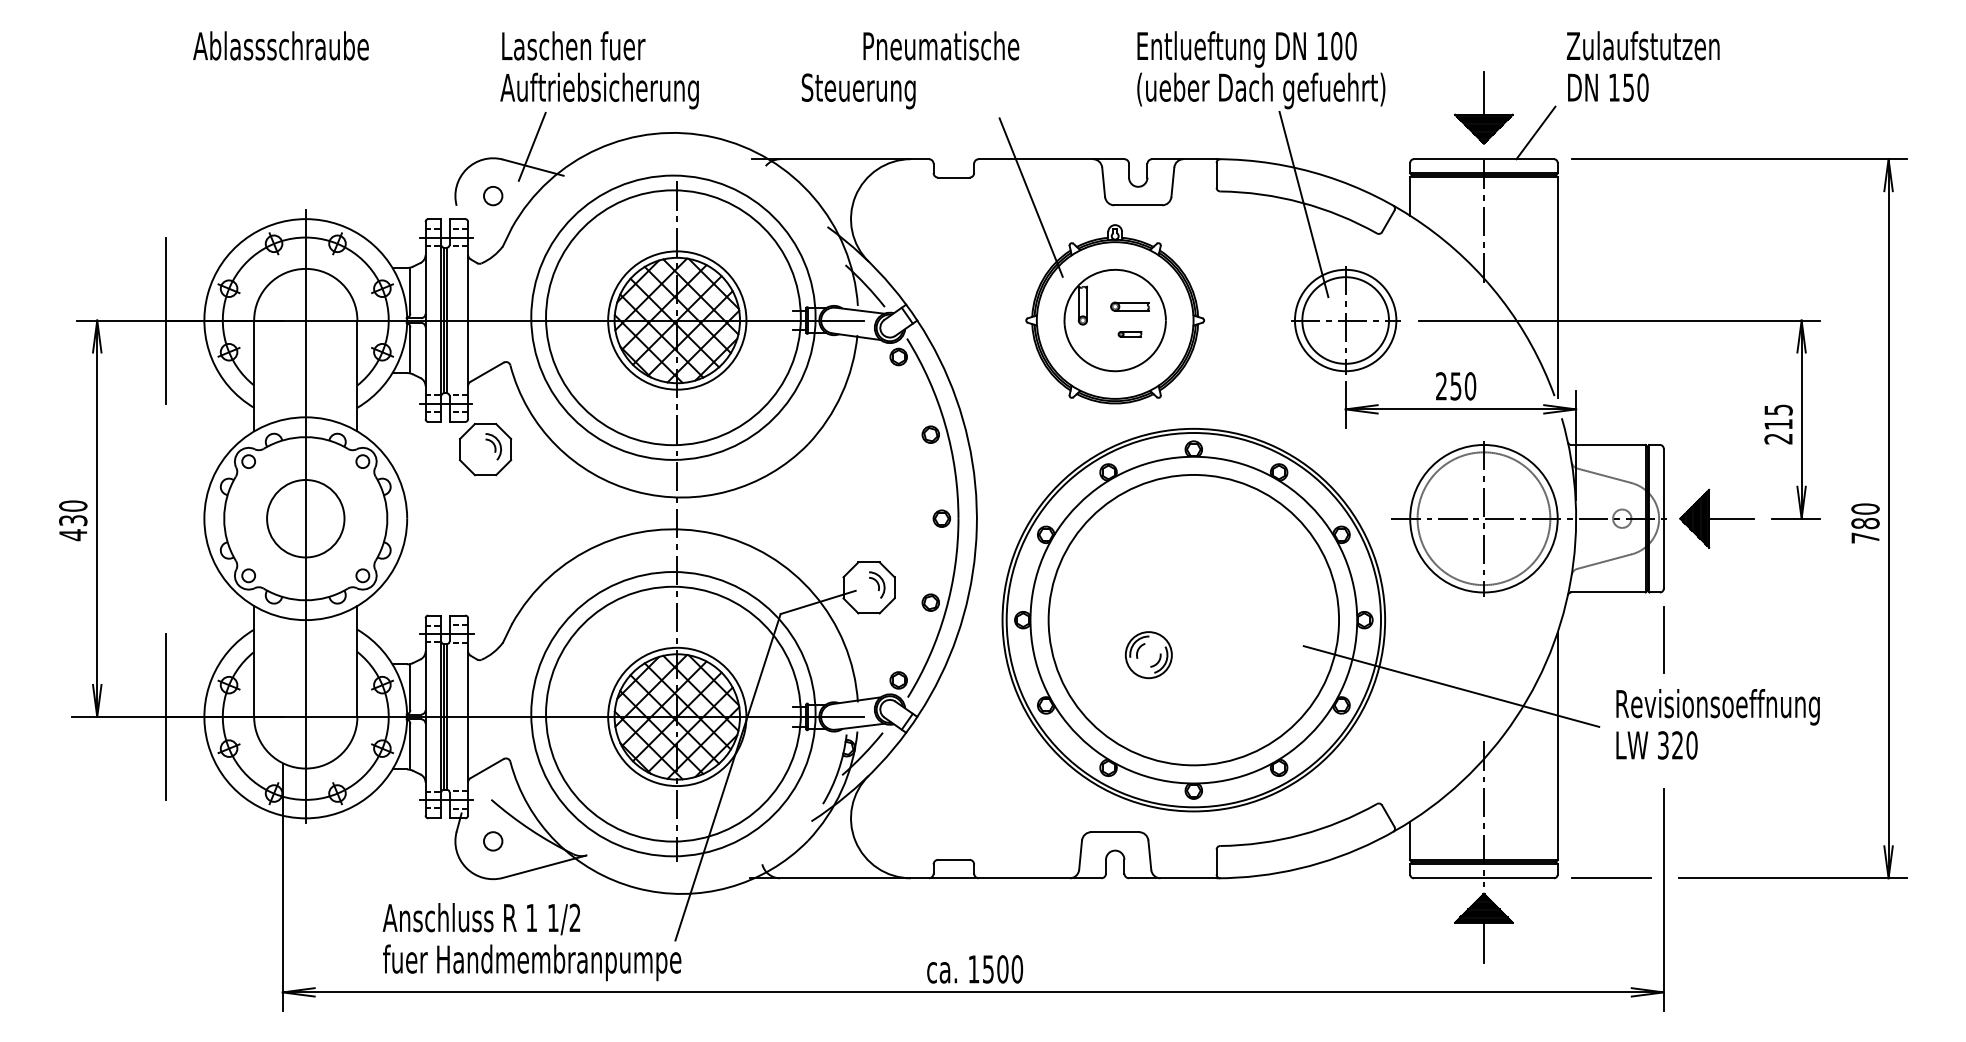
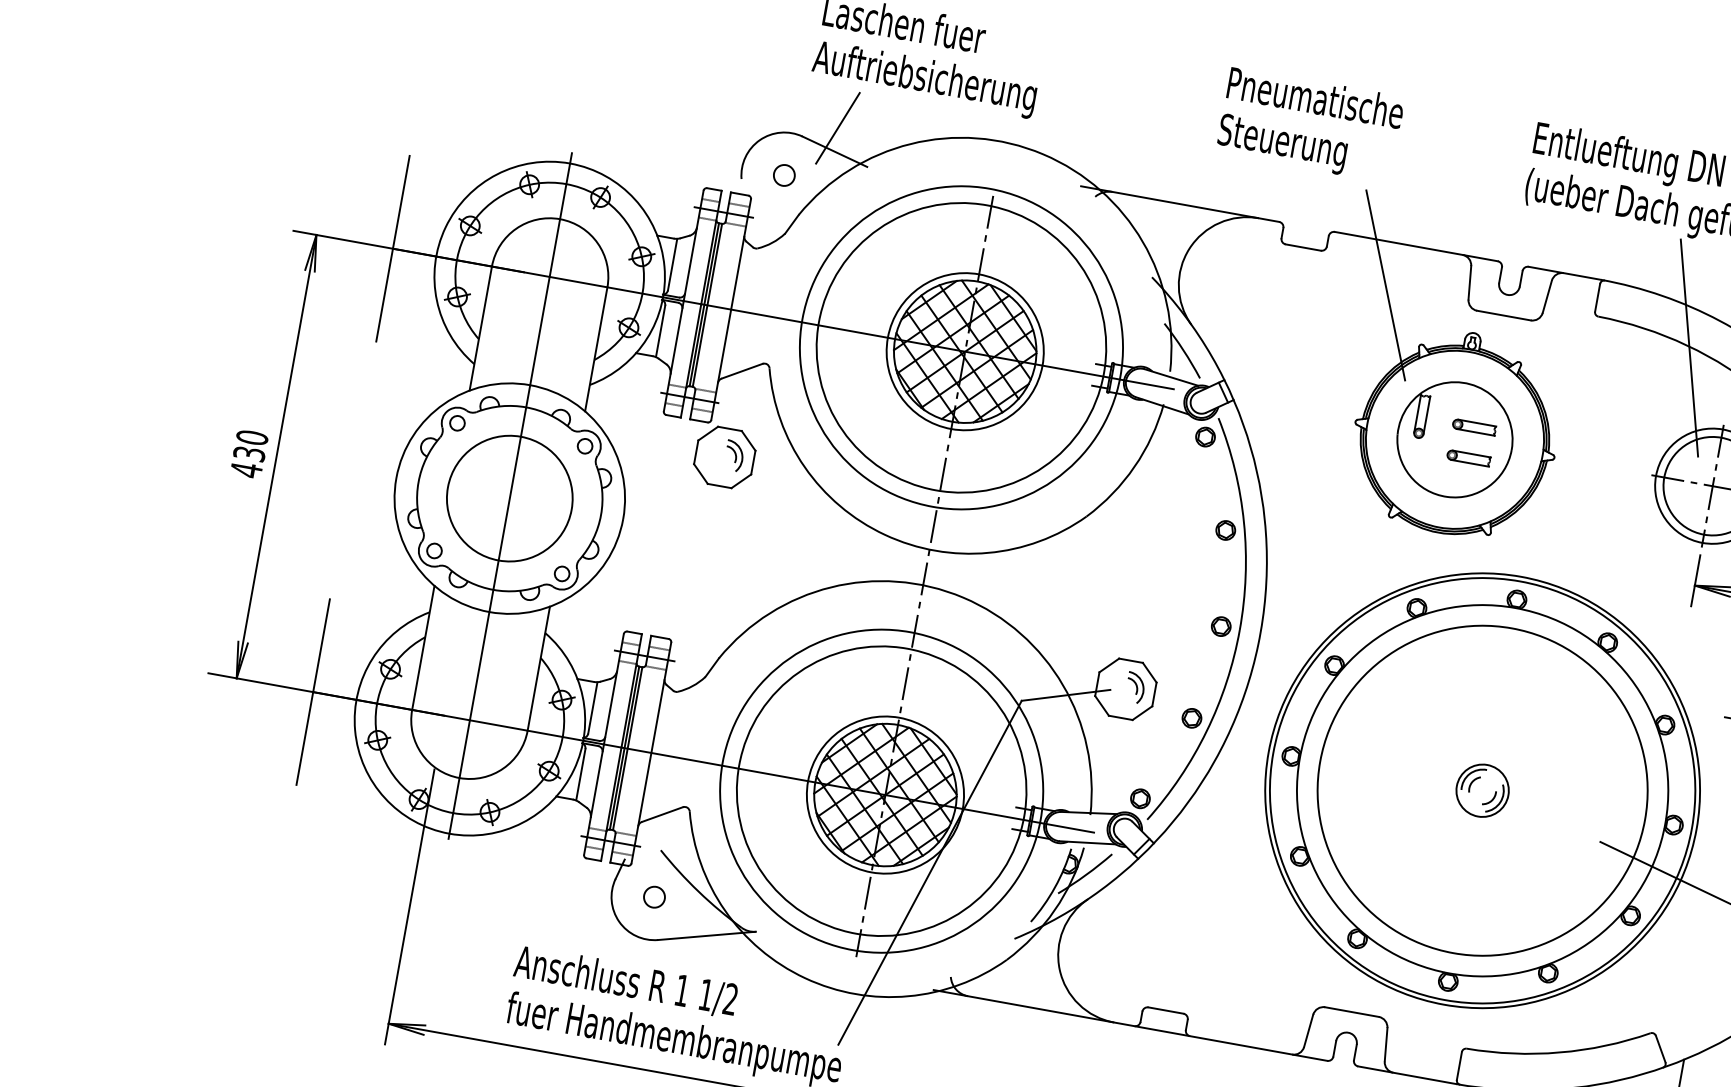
text: (858, 91) -> (1282, 144), moved
part: (1129, 334) -> (1468, 458), size x1.67
circle: (305, 518) -> (509, 498), size x1.43
part: (1148, 655) -> (1482, 791), moved

